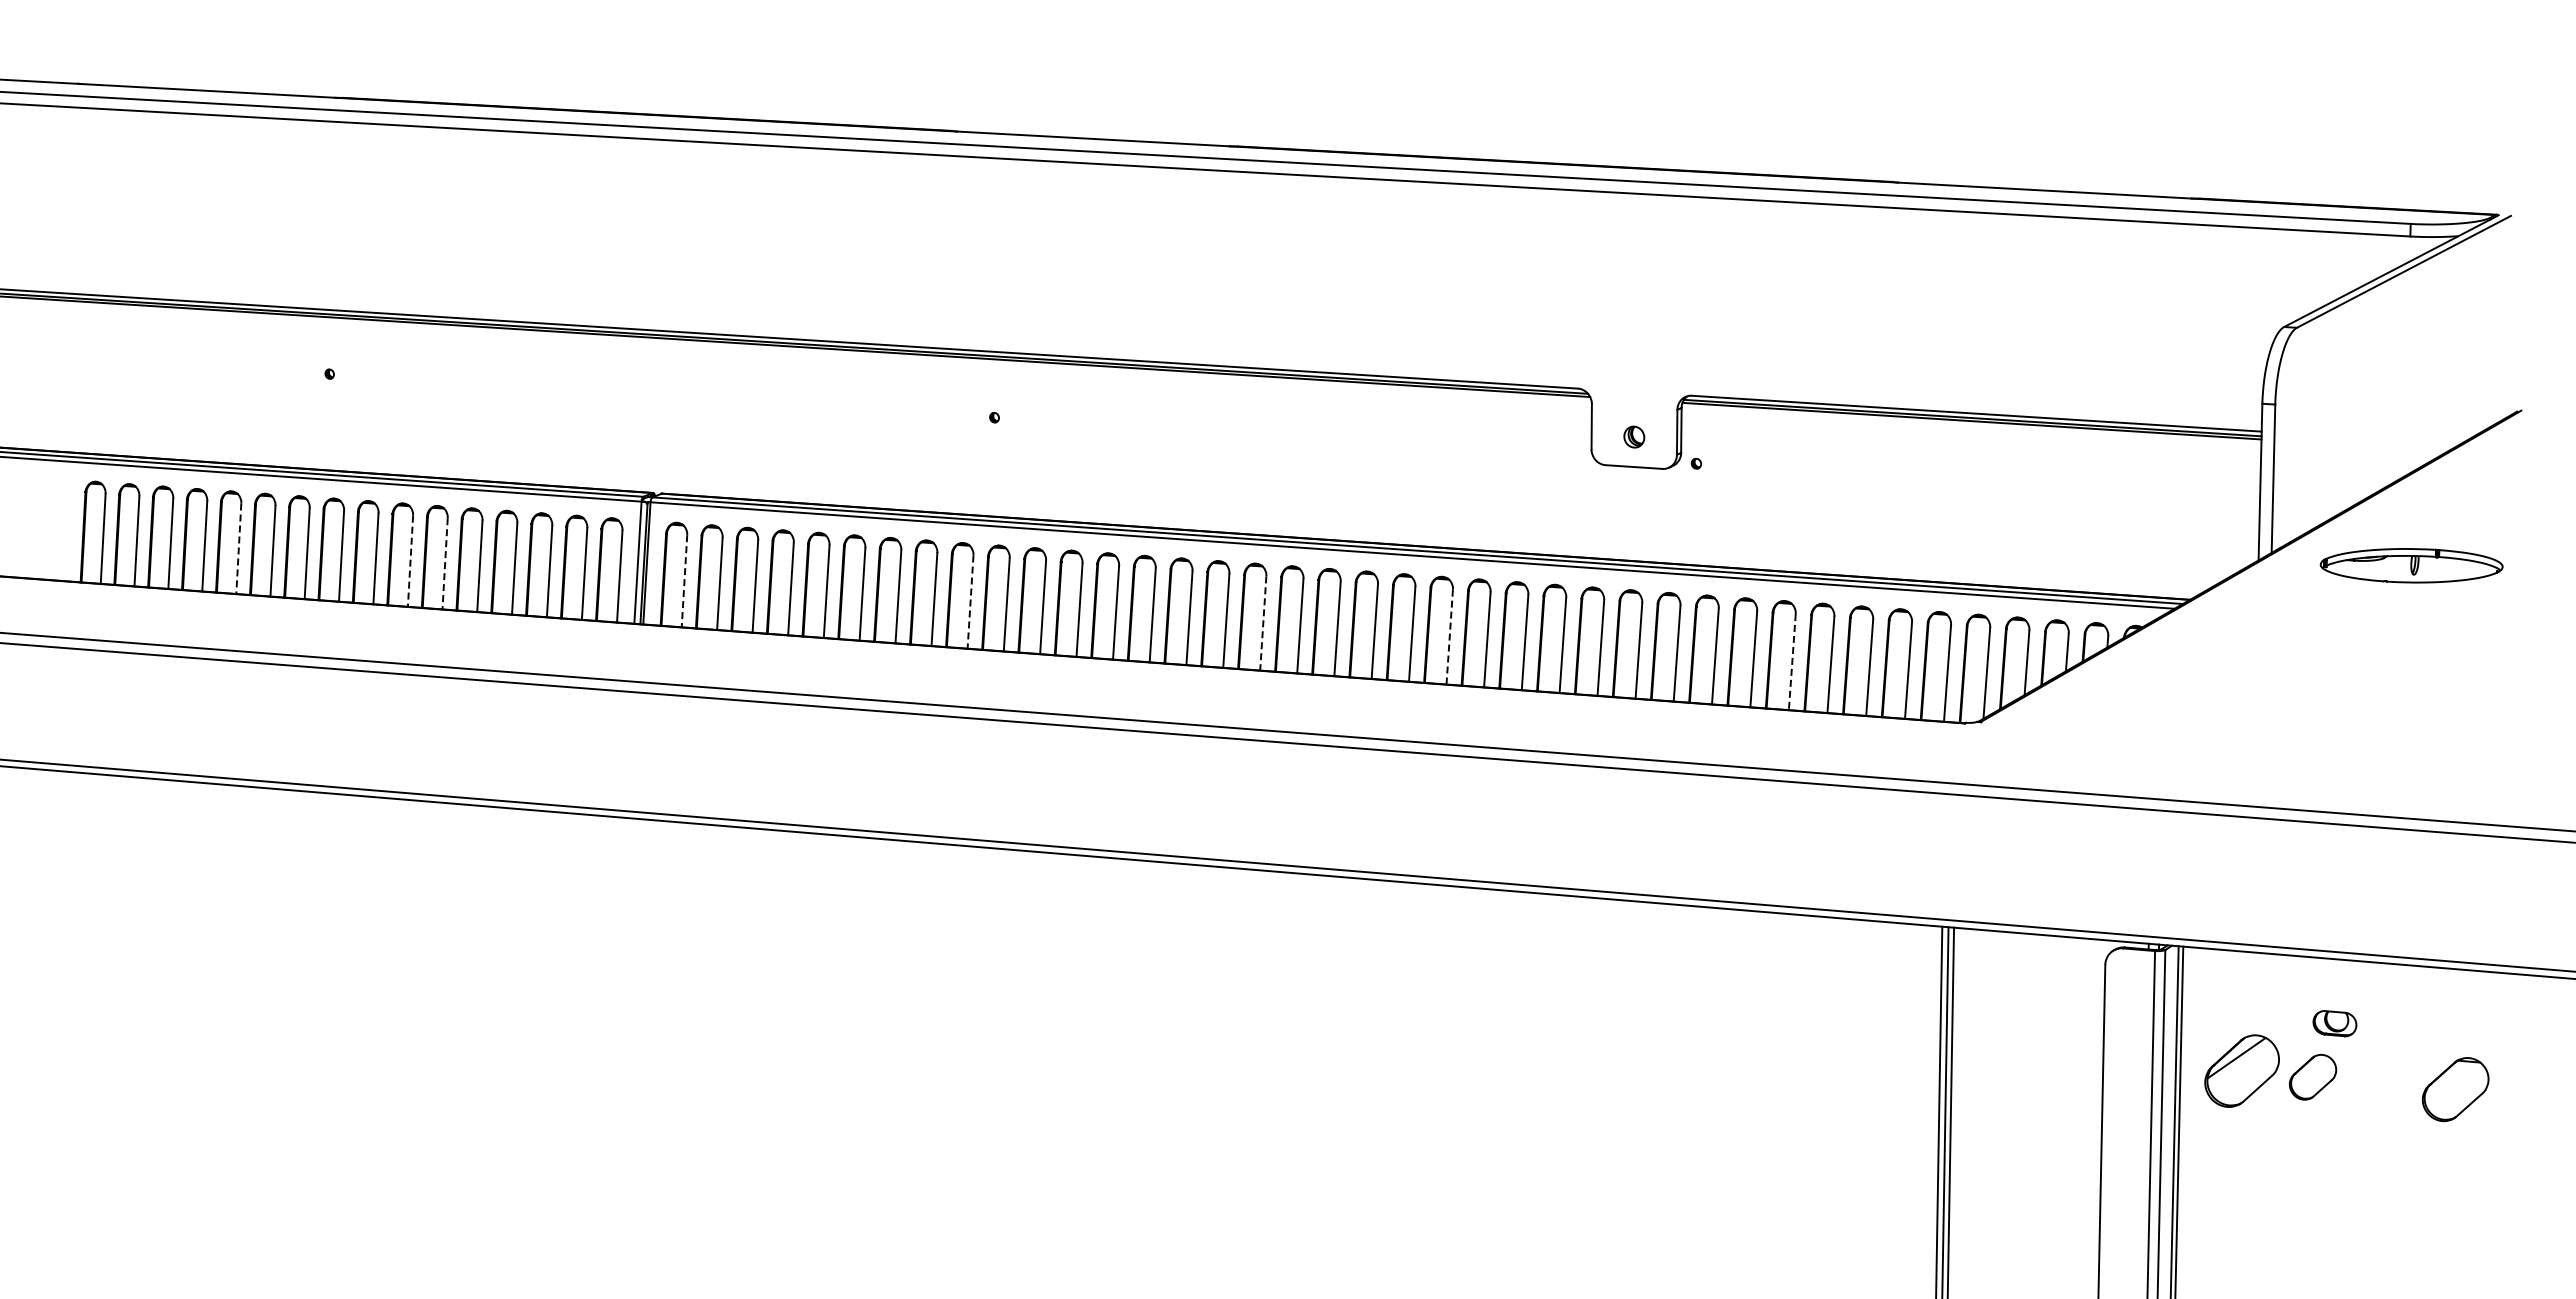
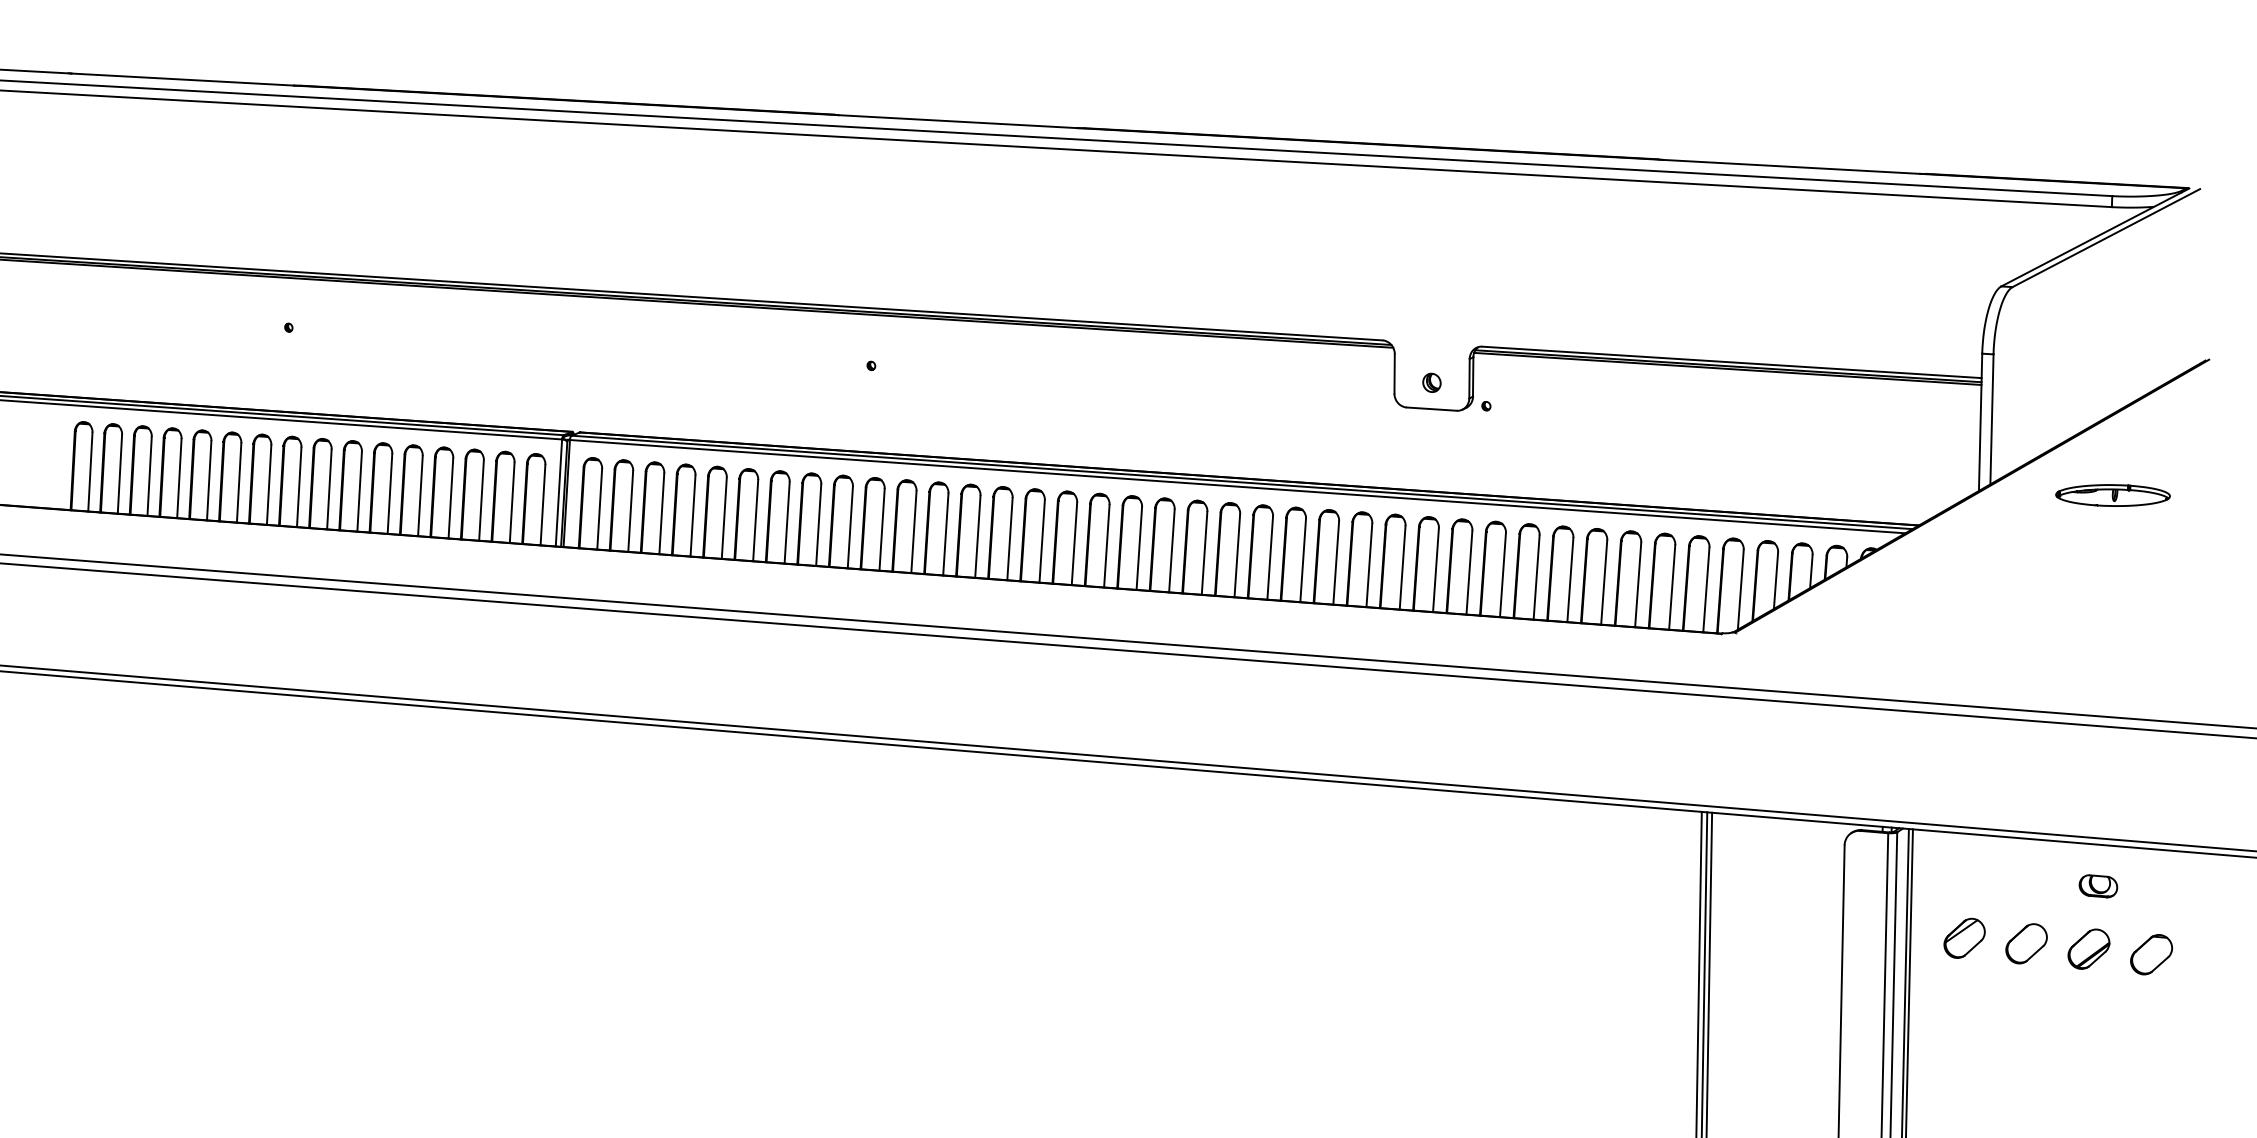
line: (238, 549) -> (208, 481), dashed -> solid
line: (410, 561) -> (359, 491), dashed -> solid
line: (445, 563) -> (390, 493), dashed -> solid
part: (2411, 565) -> (2112, 495), size x0.71
line: (684, 581) -> (599, 509), dashed -> solid
line: (970, 602) -> (850, 527), dashed -> solid
line: (1263, 623) -> (1107, 546), dashed -> solid
line: (1449, 637) -> (1270, 558), dashed -> solid
line: (1792, 662) -> (1570, 580), dashed -> solid
part: (2334, 1023) -> (2098, 886), moved
part: (2242, 1070) -> (1964, 937), size x0.62
part: (2383, 1083) -> (2088, 949), added
part: (2455, 1089) -> (2151, 954), size x0.71

